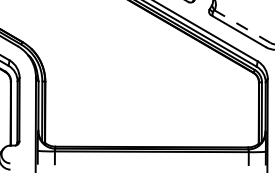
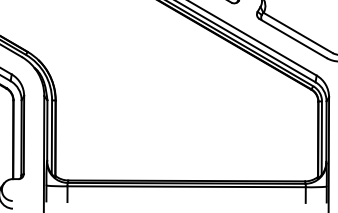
line: (242, 26) -> (298, 32), dashed -> solid

